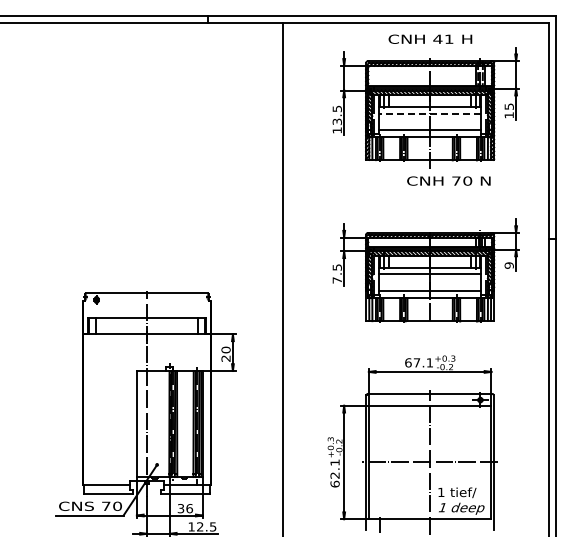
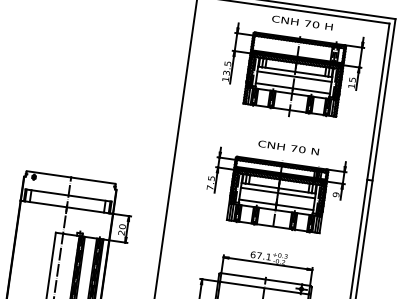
text: (443, 38) -> (311, 23), 41 -> 70
line: (429, 113) -> (294, 76), dashed -> solid
text: (448, 180) -> (288, 147), moved

